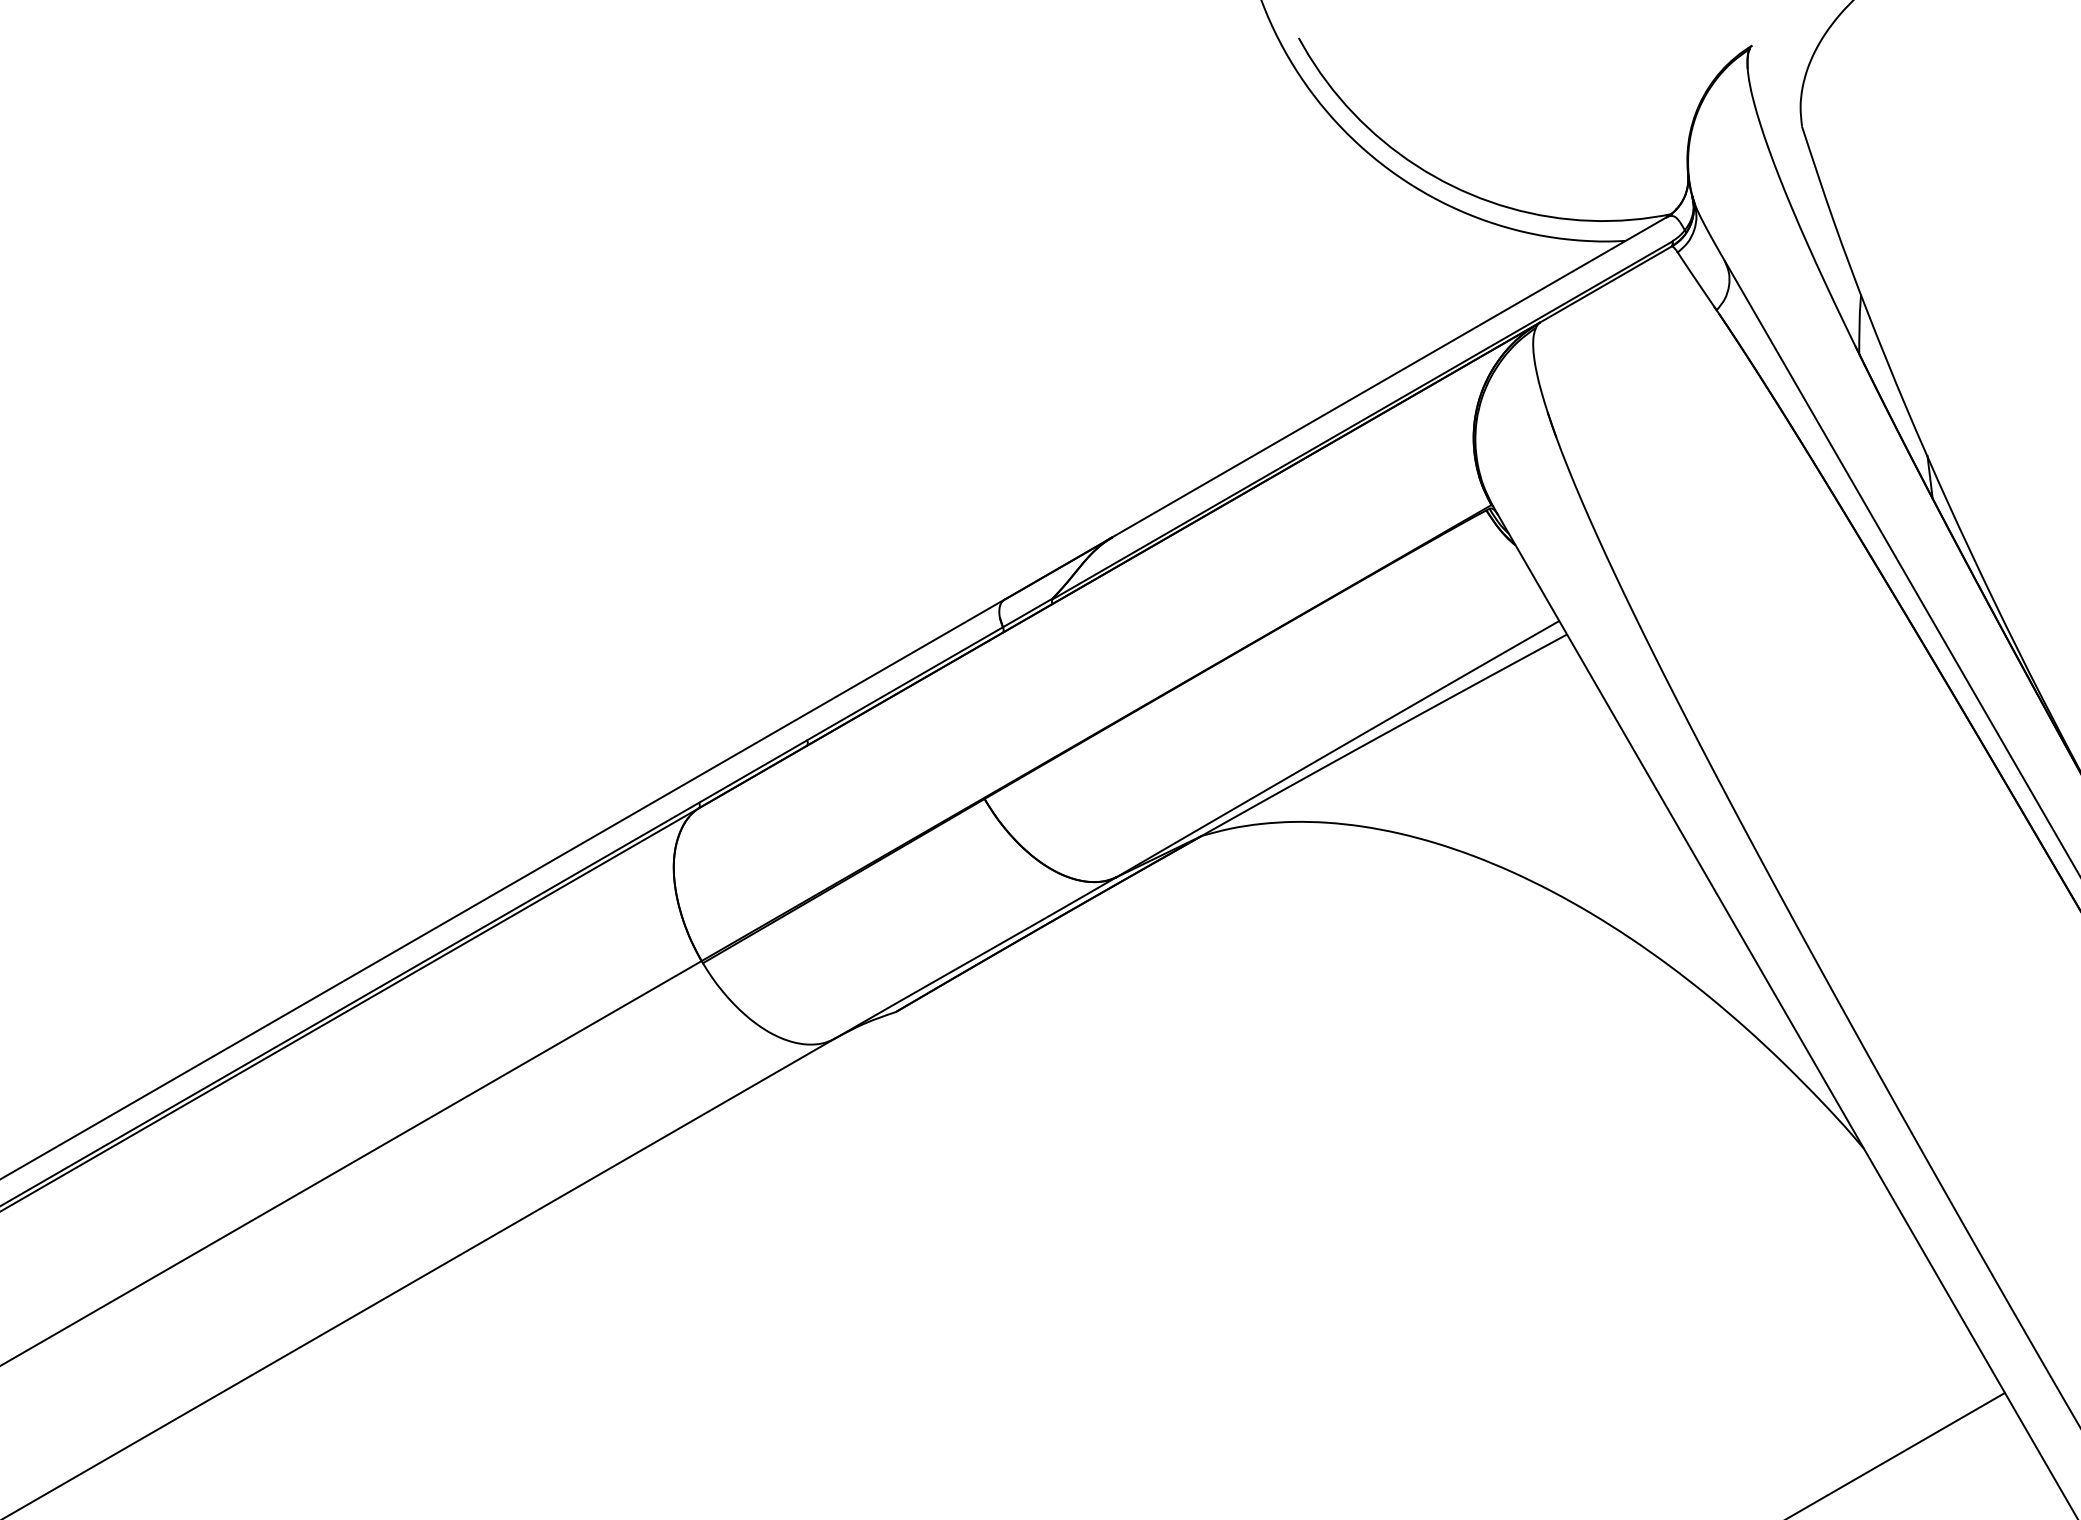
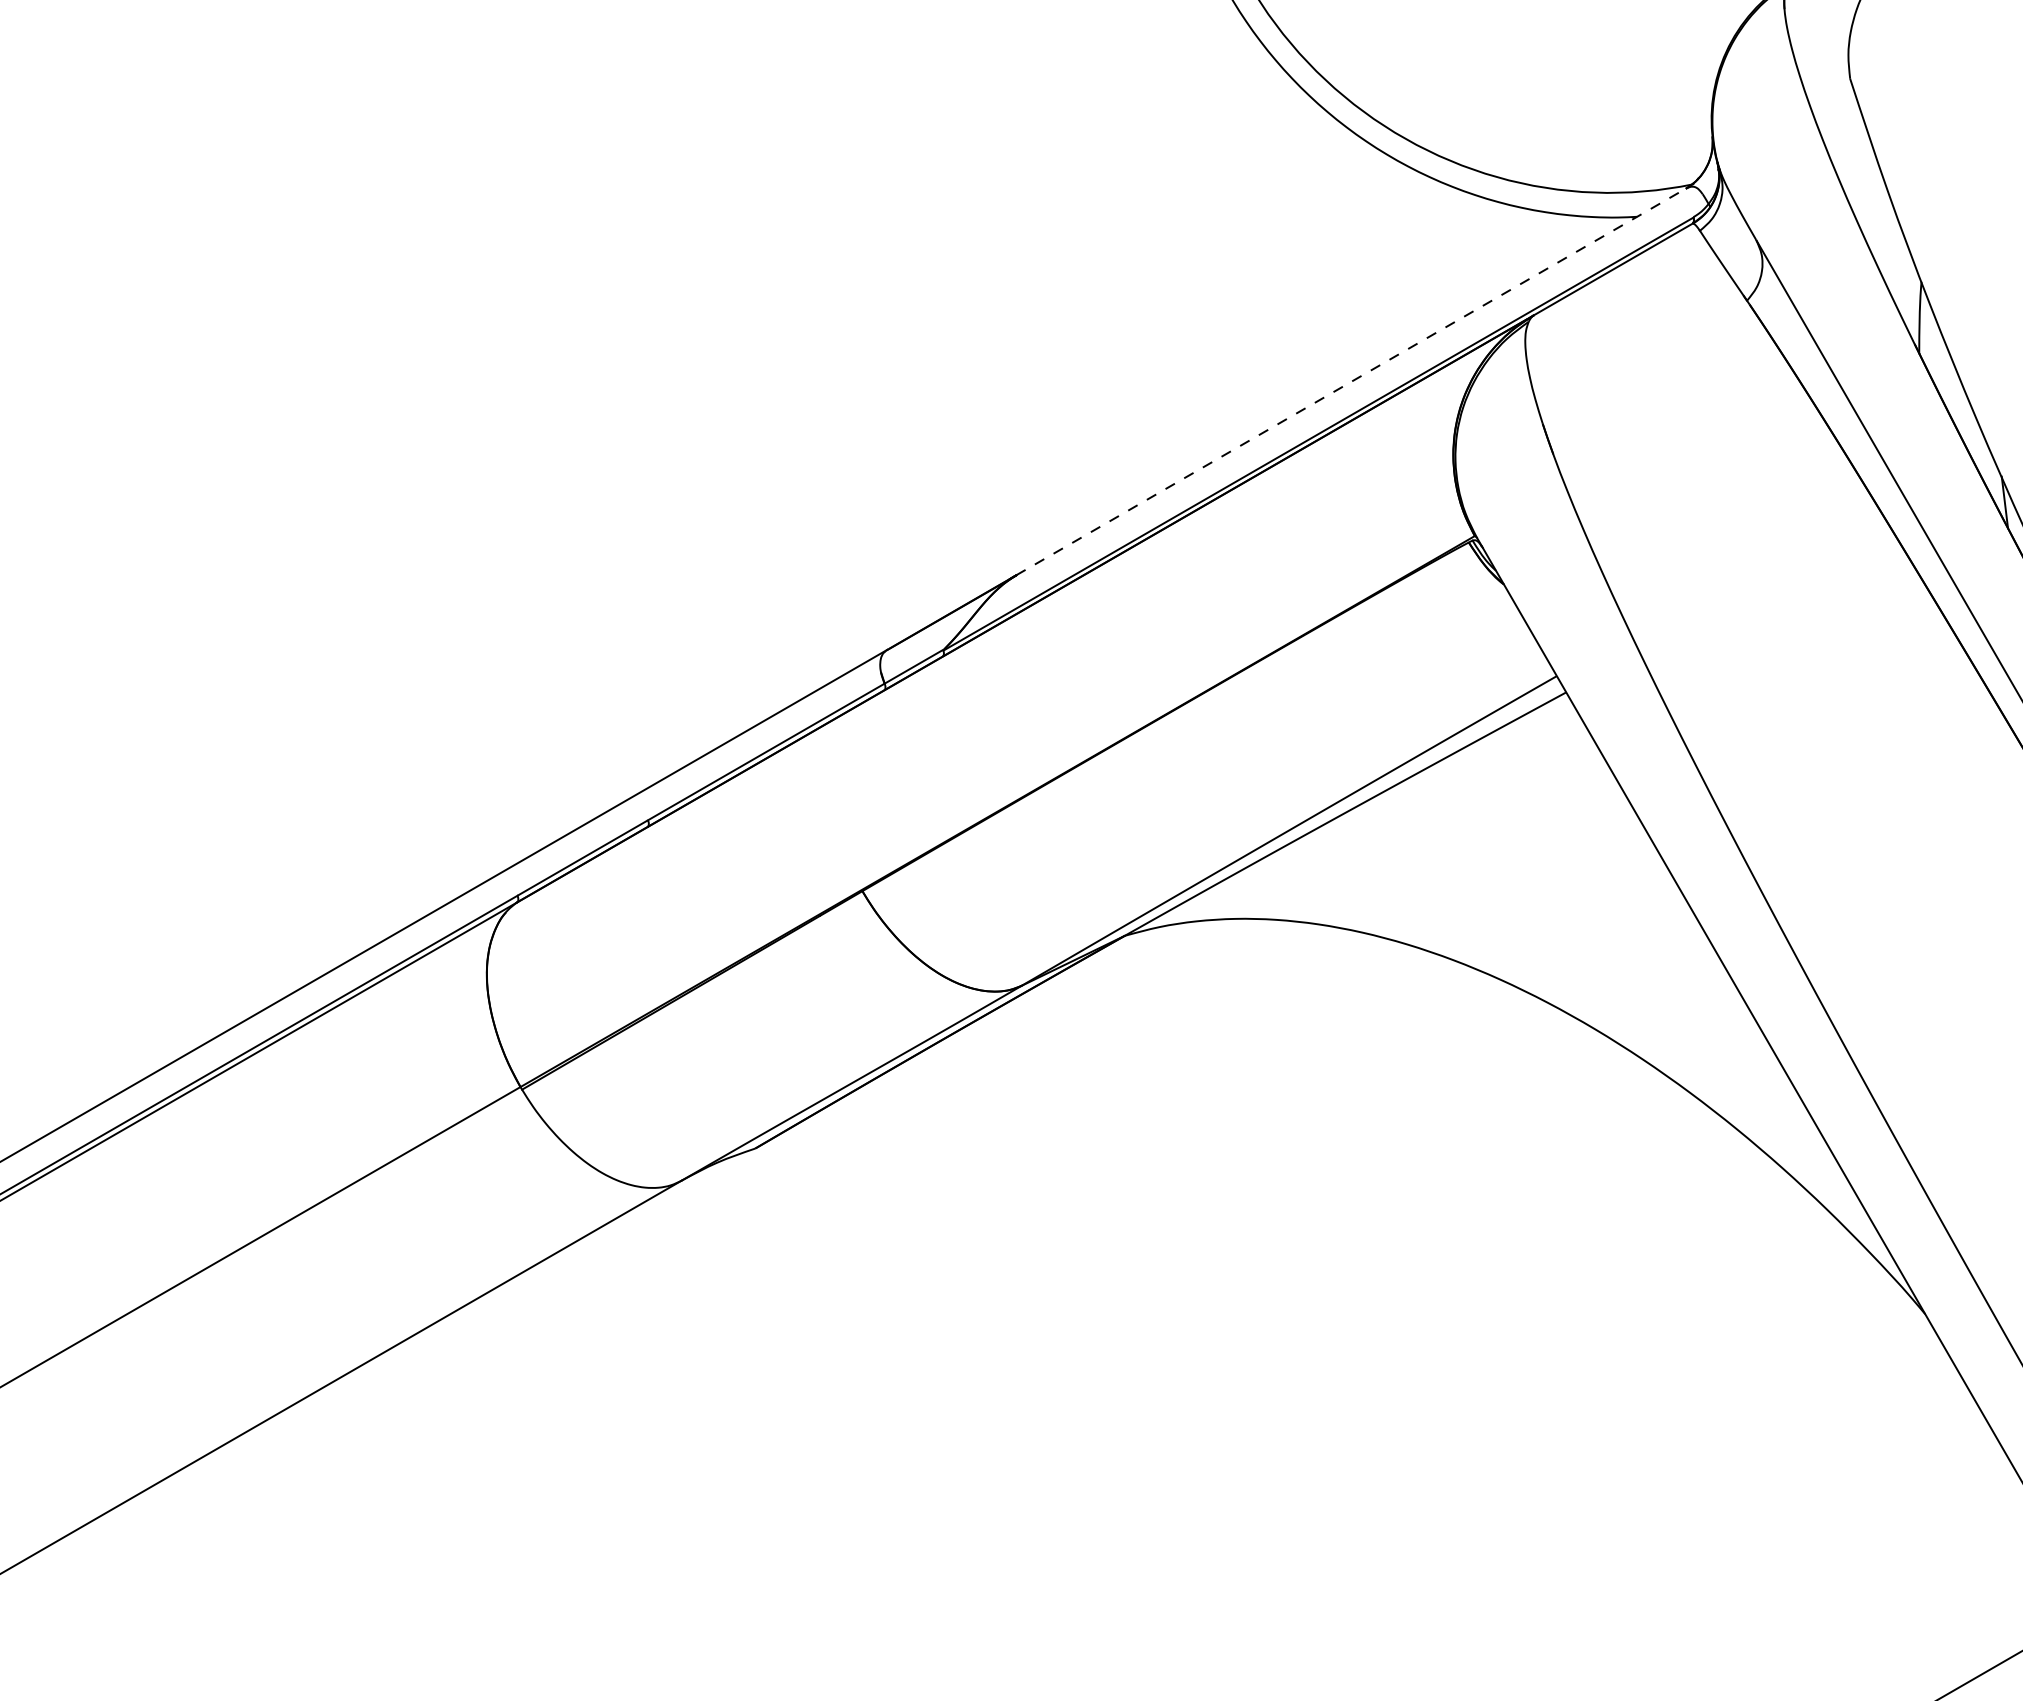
line: (1388, 377) -> (1350, 381), solid -> dashed

